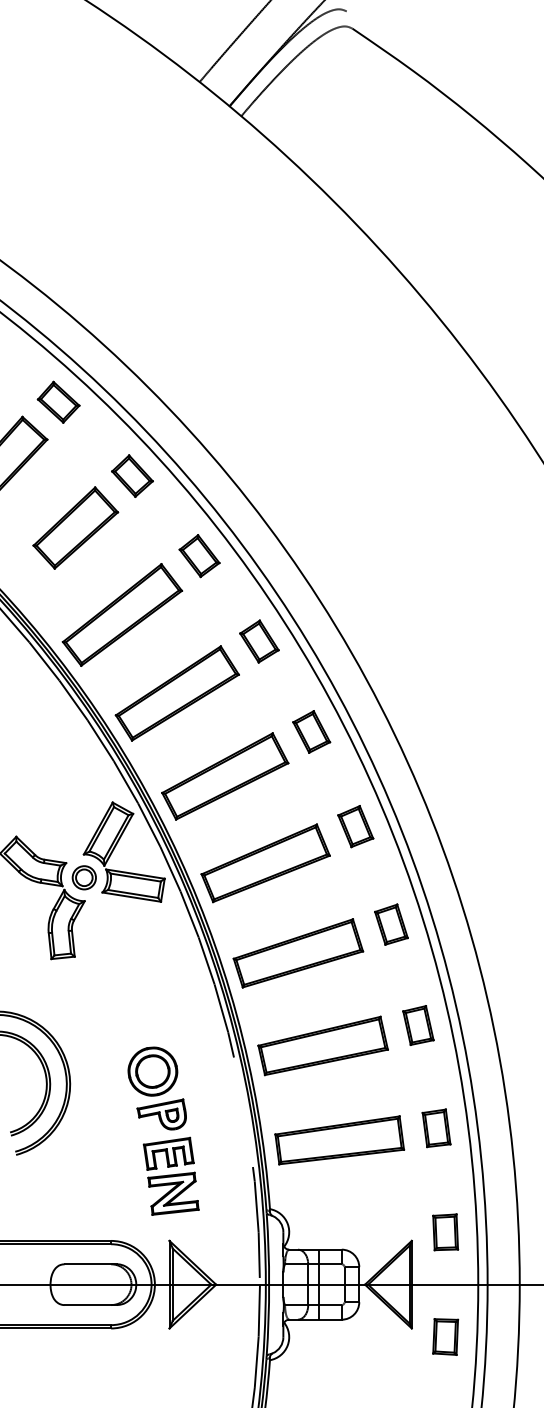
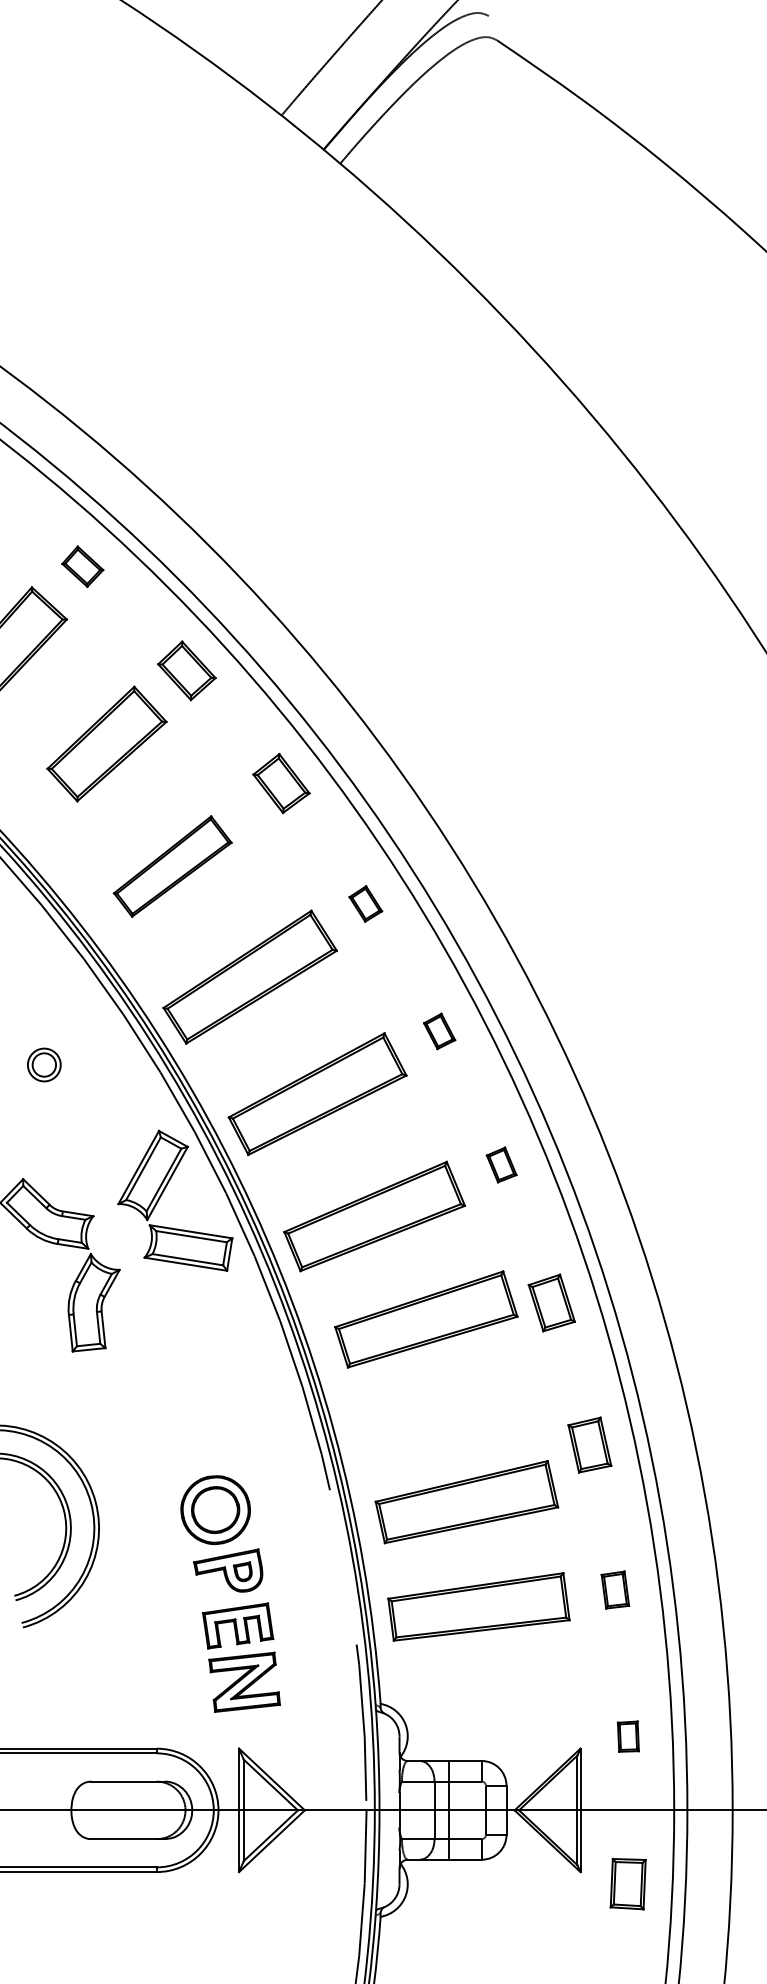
part: (58, 401) -> (82, 565), size x0.7
part: (122, 614) -> (172, 865), size x0.7
part: (259, 641) -> (365, 903), size x0.6
part: (311, 731) -> (439, 1030), size x0.6
part: (355, 826) -> (501, 1164), size x0.6
part: (83, 877) -> (43, 1064), moved
part: (298, 953) -> (426, 1319), moved
part: (322, 1045) -> (465, 1501), moved
part: (436, 1128) -> (615, 1590), size x0.7
part: (445, 1232) -> (628, 1736), size x0.6

